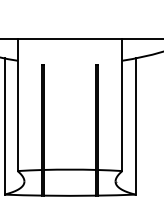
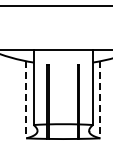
line: (4, 125) -> (26, 99), solid -> dashed
line: (135, 125) -> (100, 99), solid -> dashed

